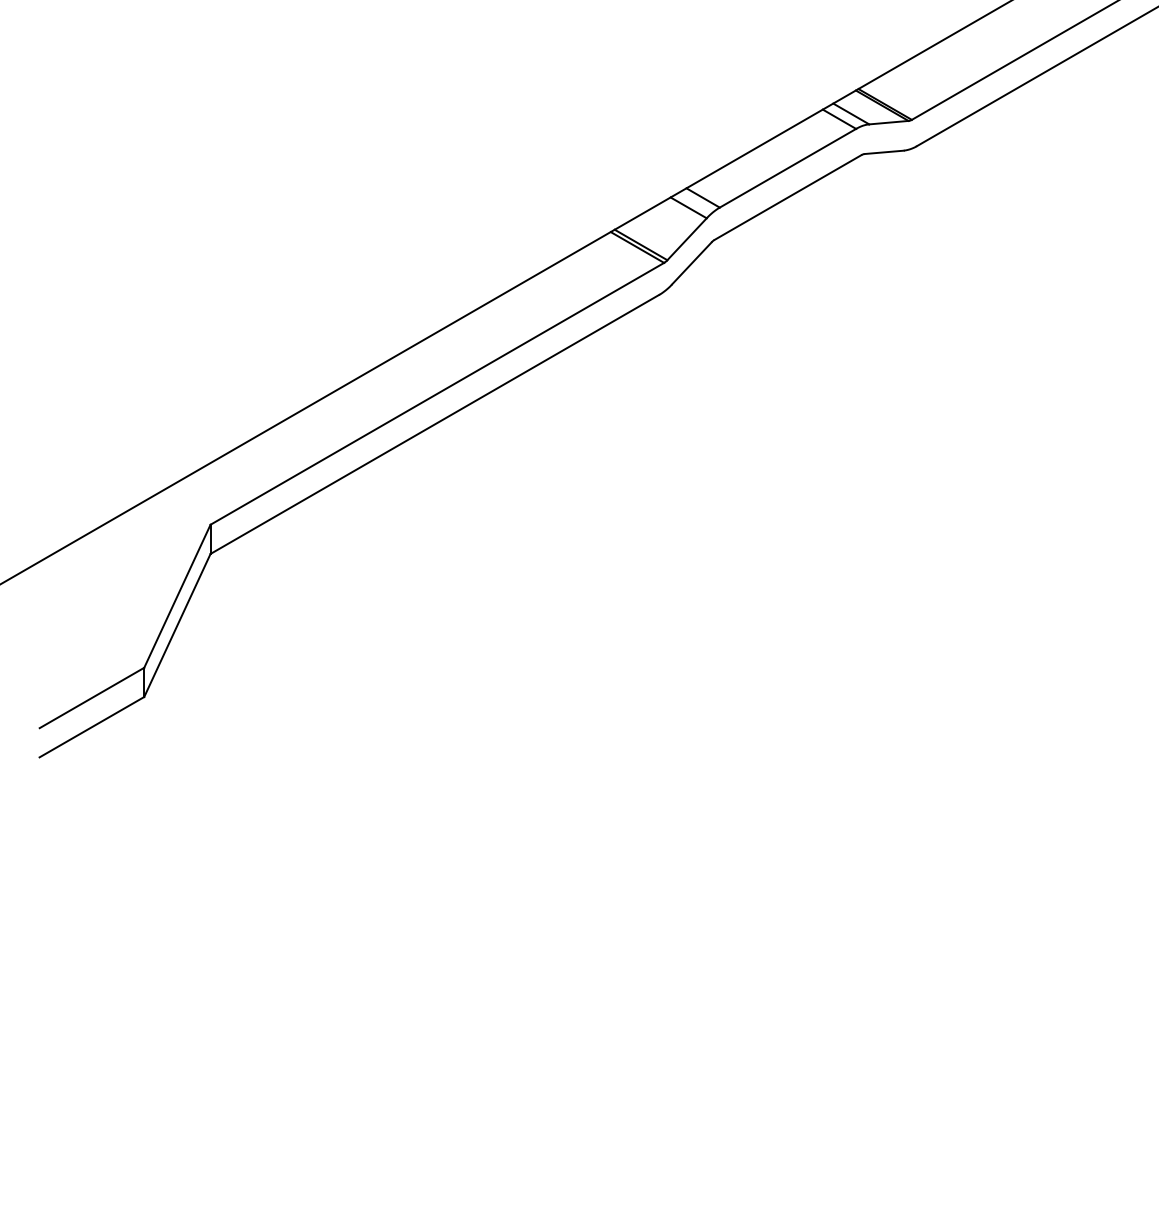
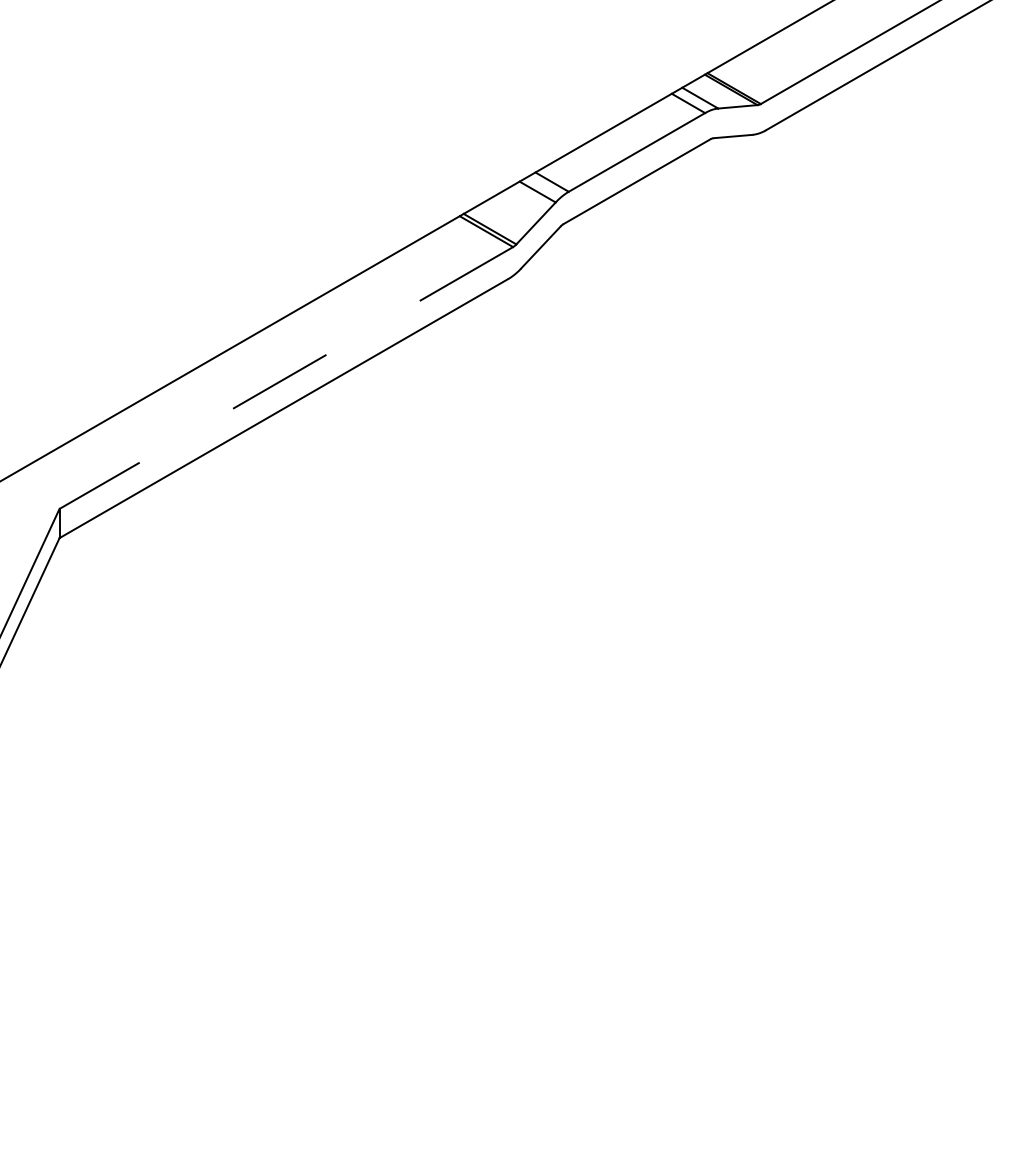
line: (437, 393) -> (286, 377), solid -> dashed

